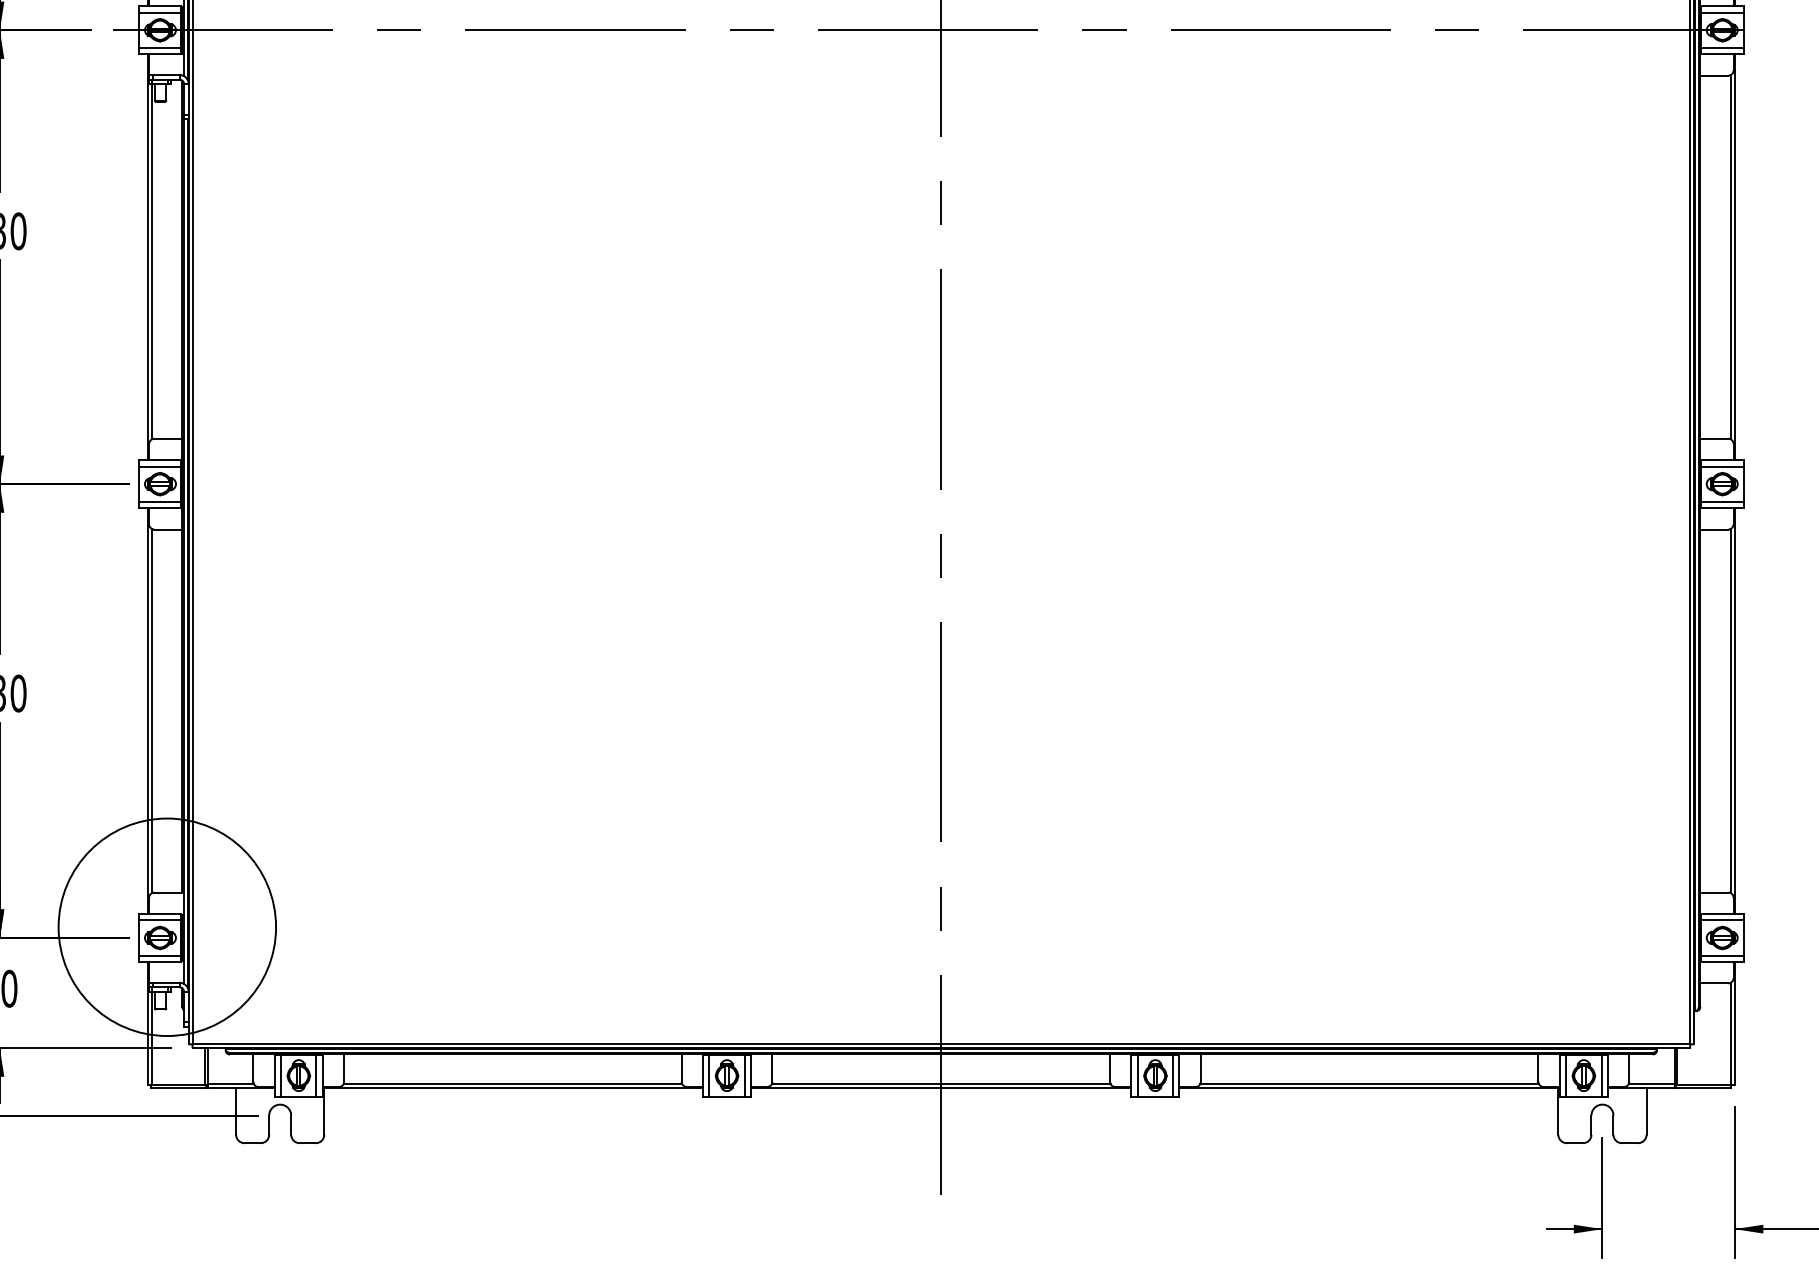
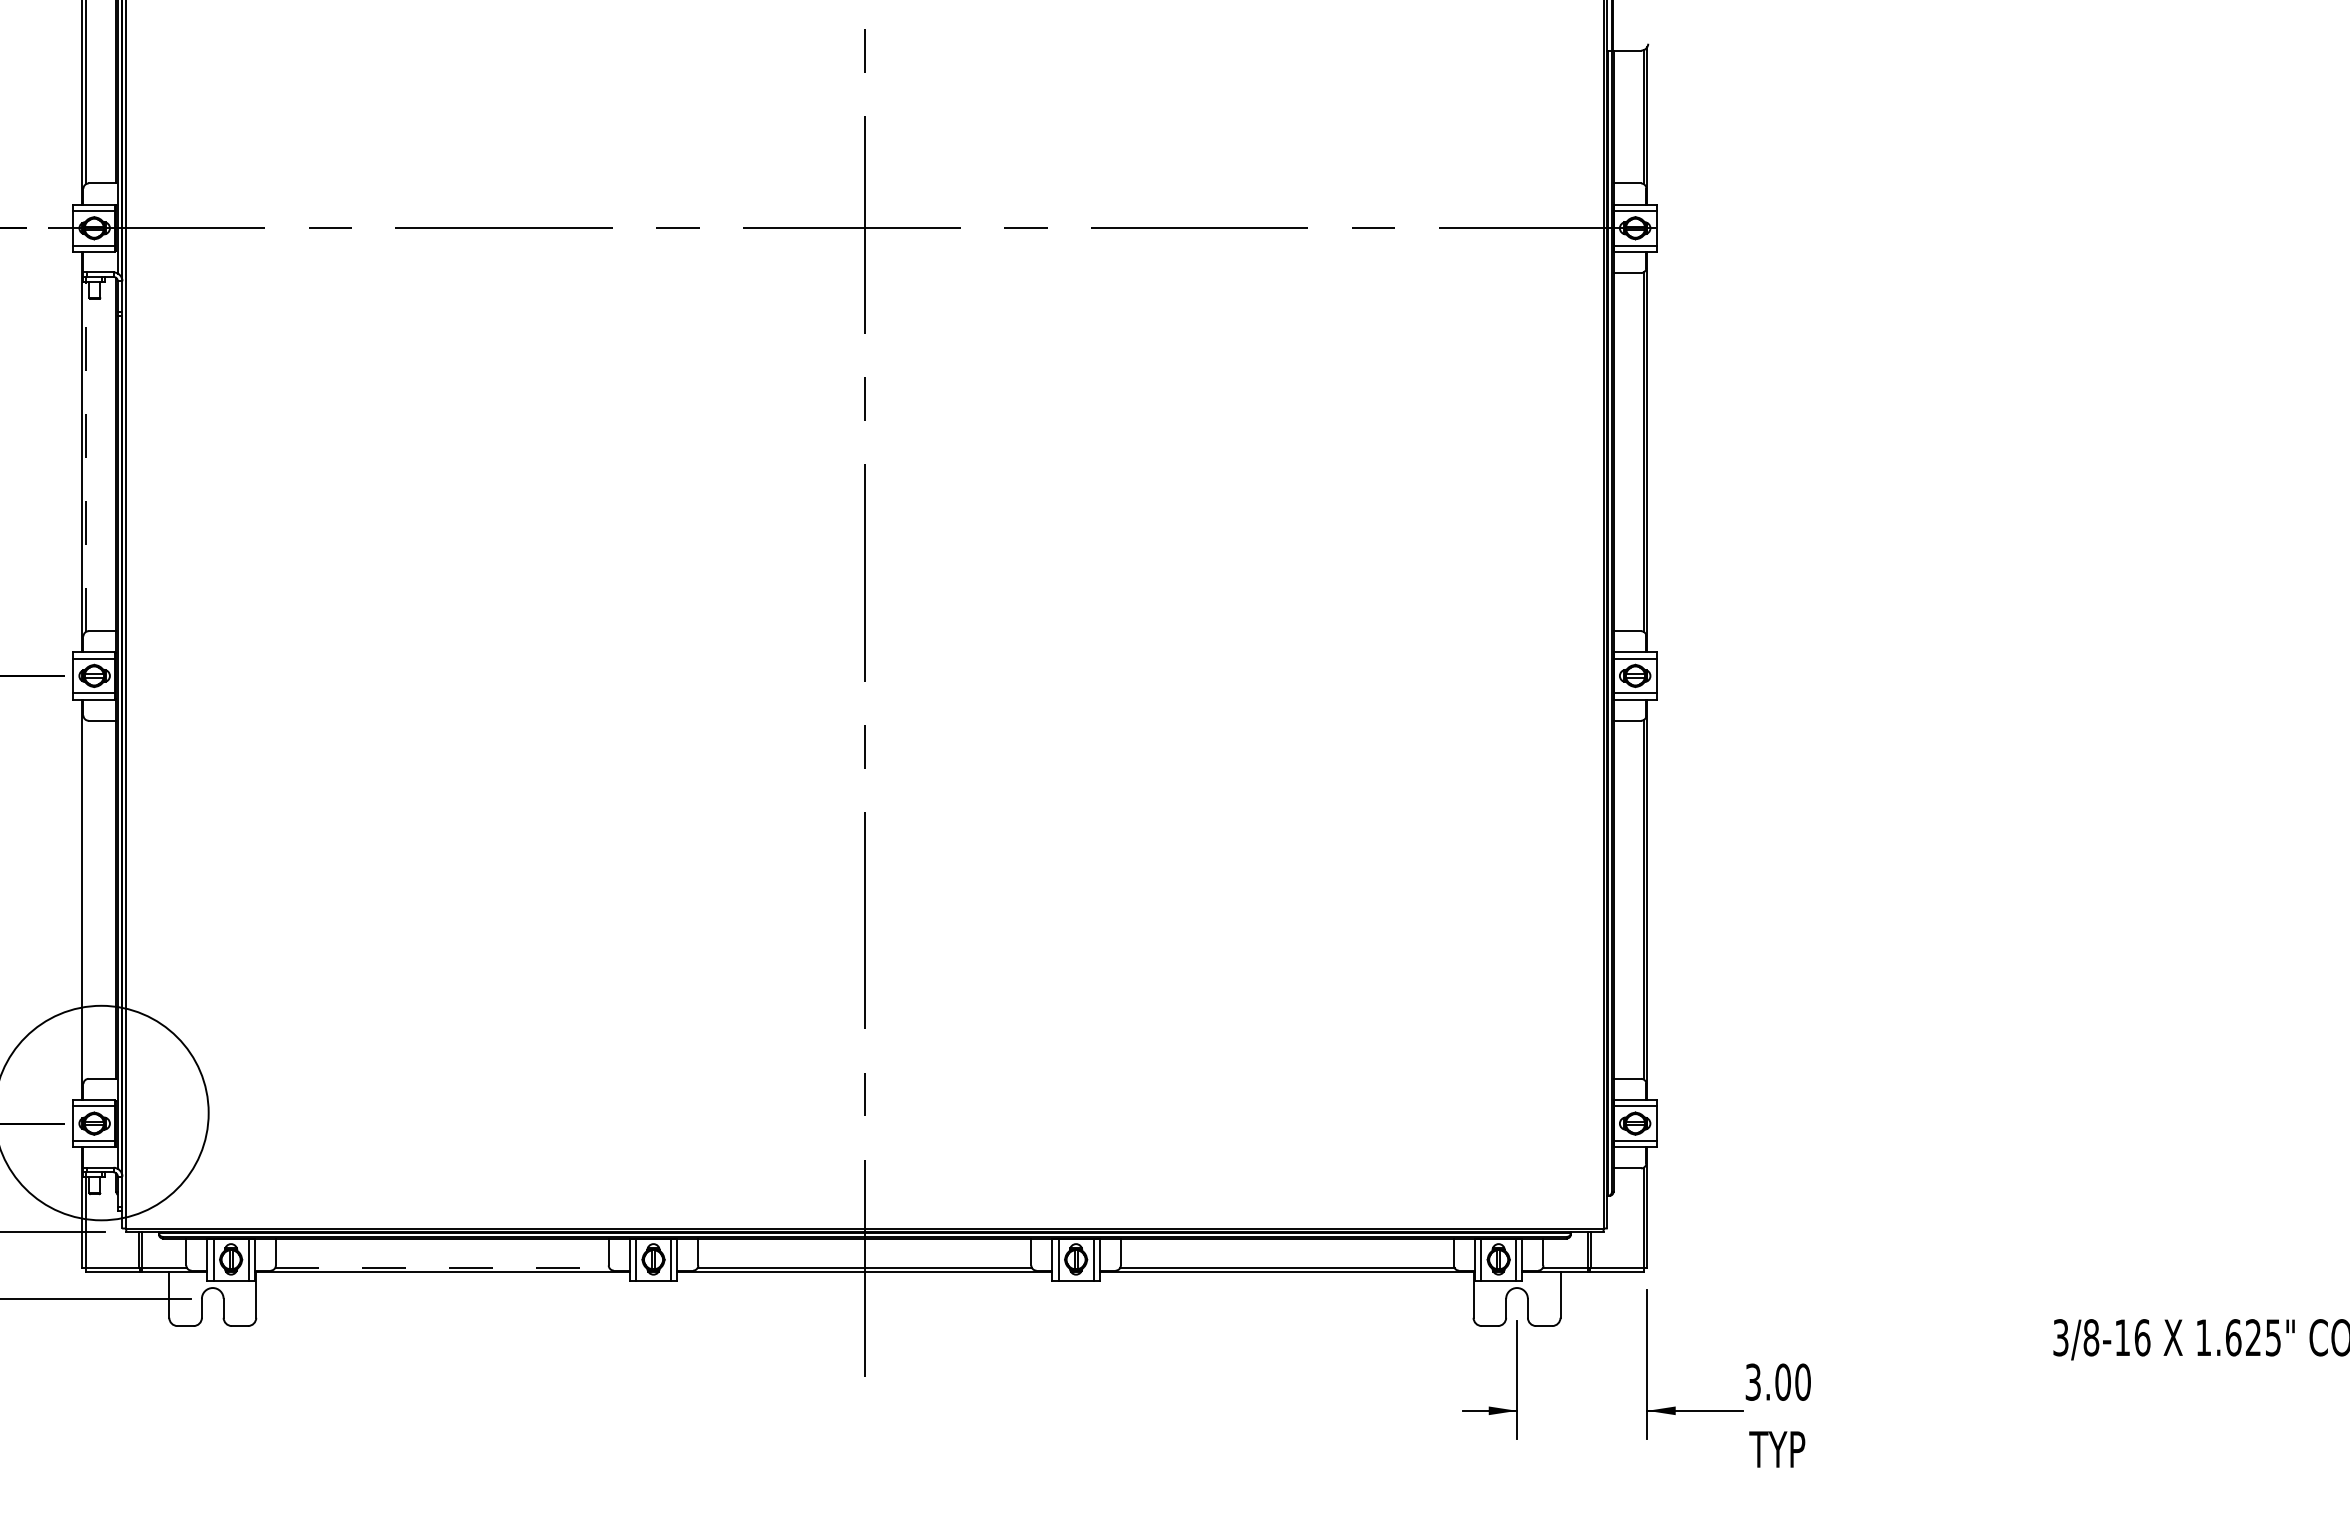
line: (152, 261) -> (86, 456), solid -> dashed
line: (152, 710) -> (86, 899), removed
line: (513, 1083) -> (442, 1267), solid -> dashed

